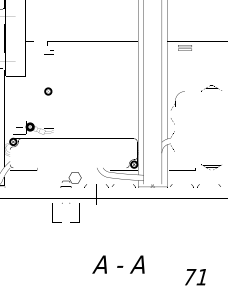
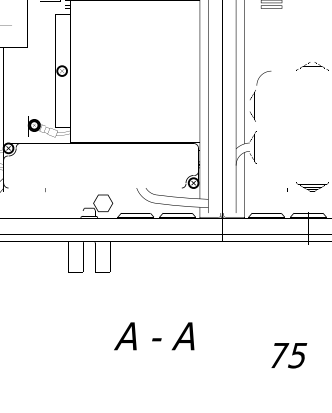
text: (118, 264) -> (154, 336), moved
text: (201, 277) -> (296, 356), 71 -> 75

